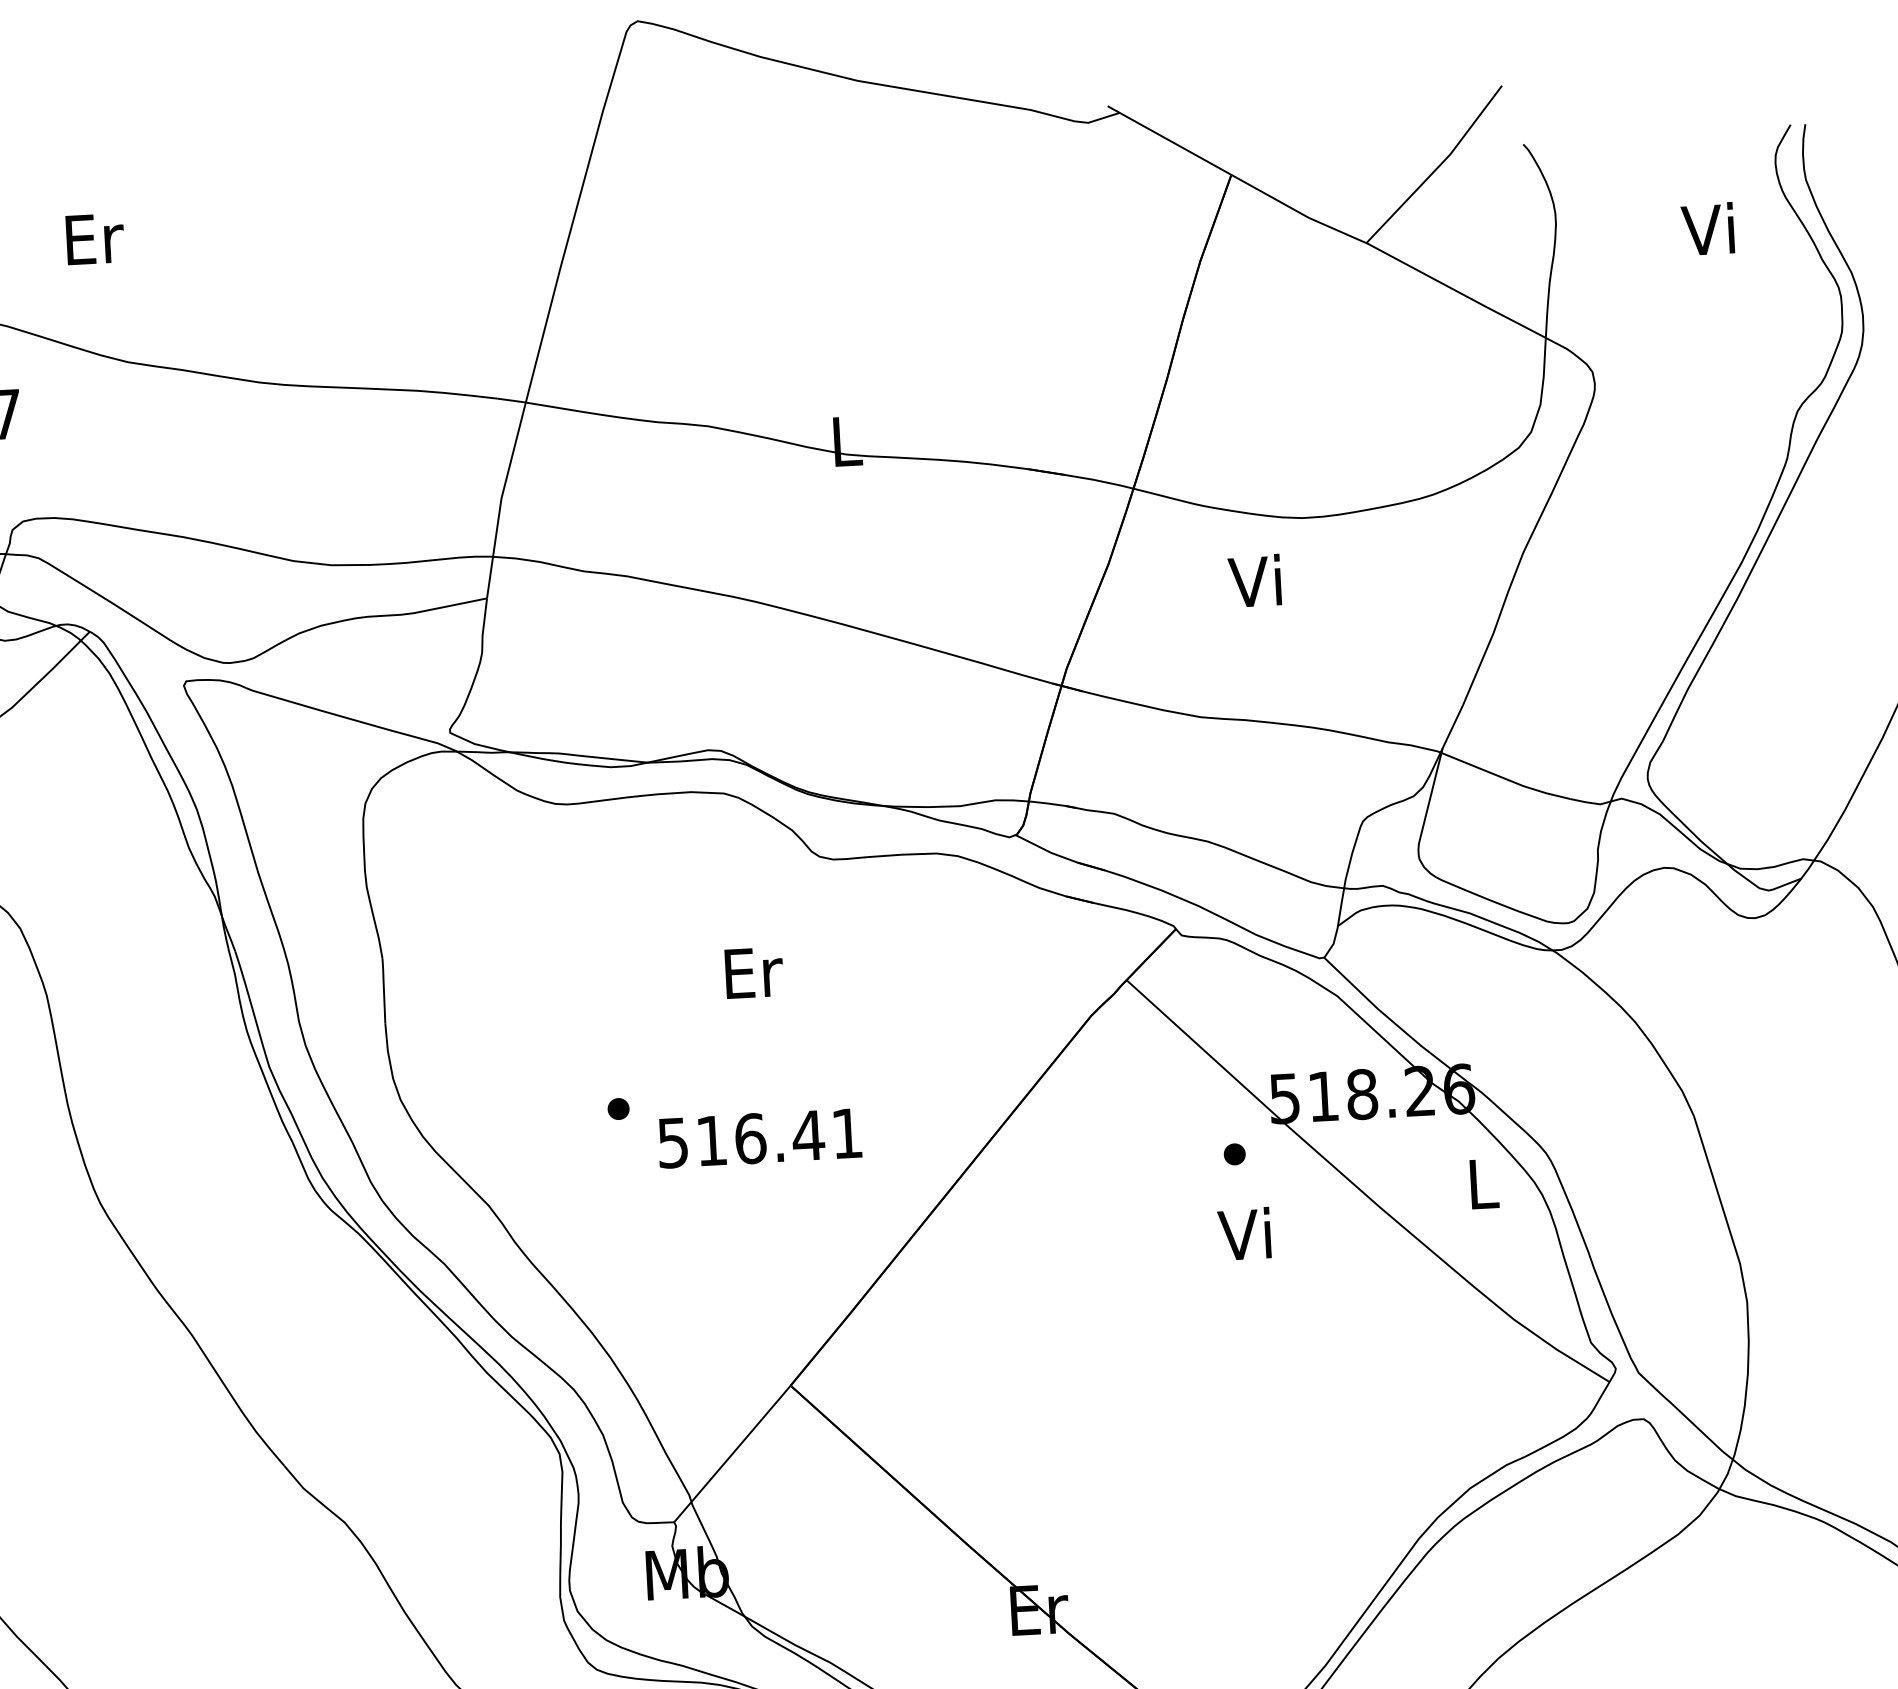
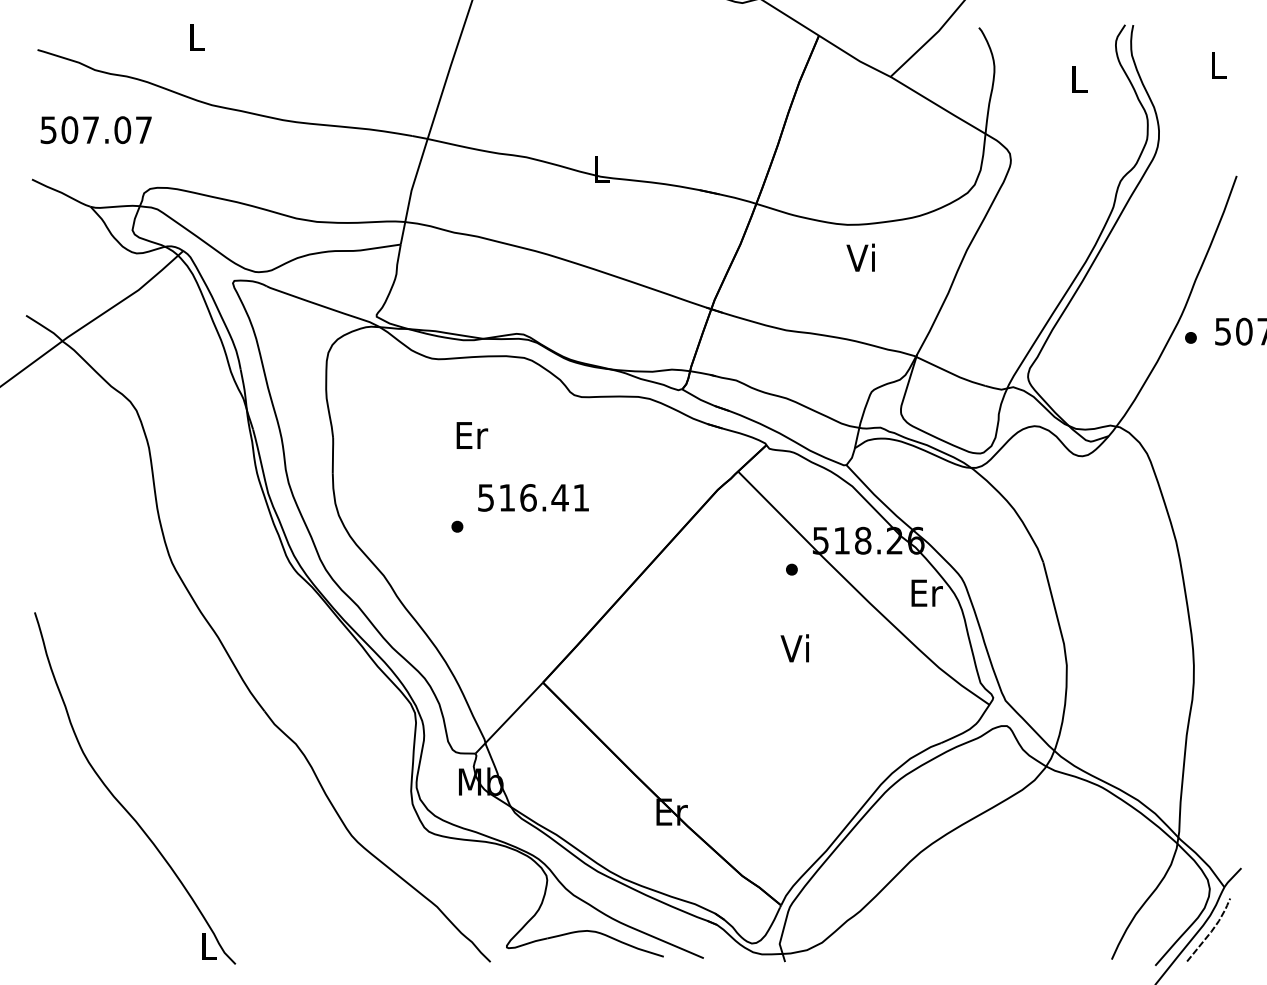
text: (1706, 229) -> (1076, 79), Vi -> L
text: (94, 237) -> (197, 36), Er -> L
text: (1254, 580) -> (860, 257), moved
text: (754, 972) -> (472, 435), moved
text: (759, 1137) -> (533, 497), moved
text: (1483, 1182) -> (926, 592), L -> Er
text: (1243, 1234) -> (794, 648), moved

